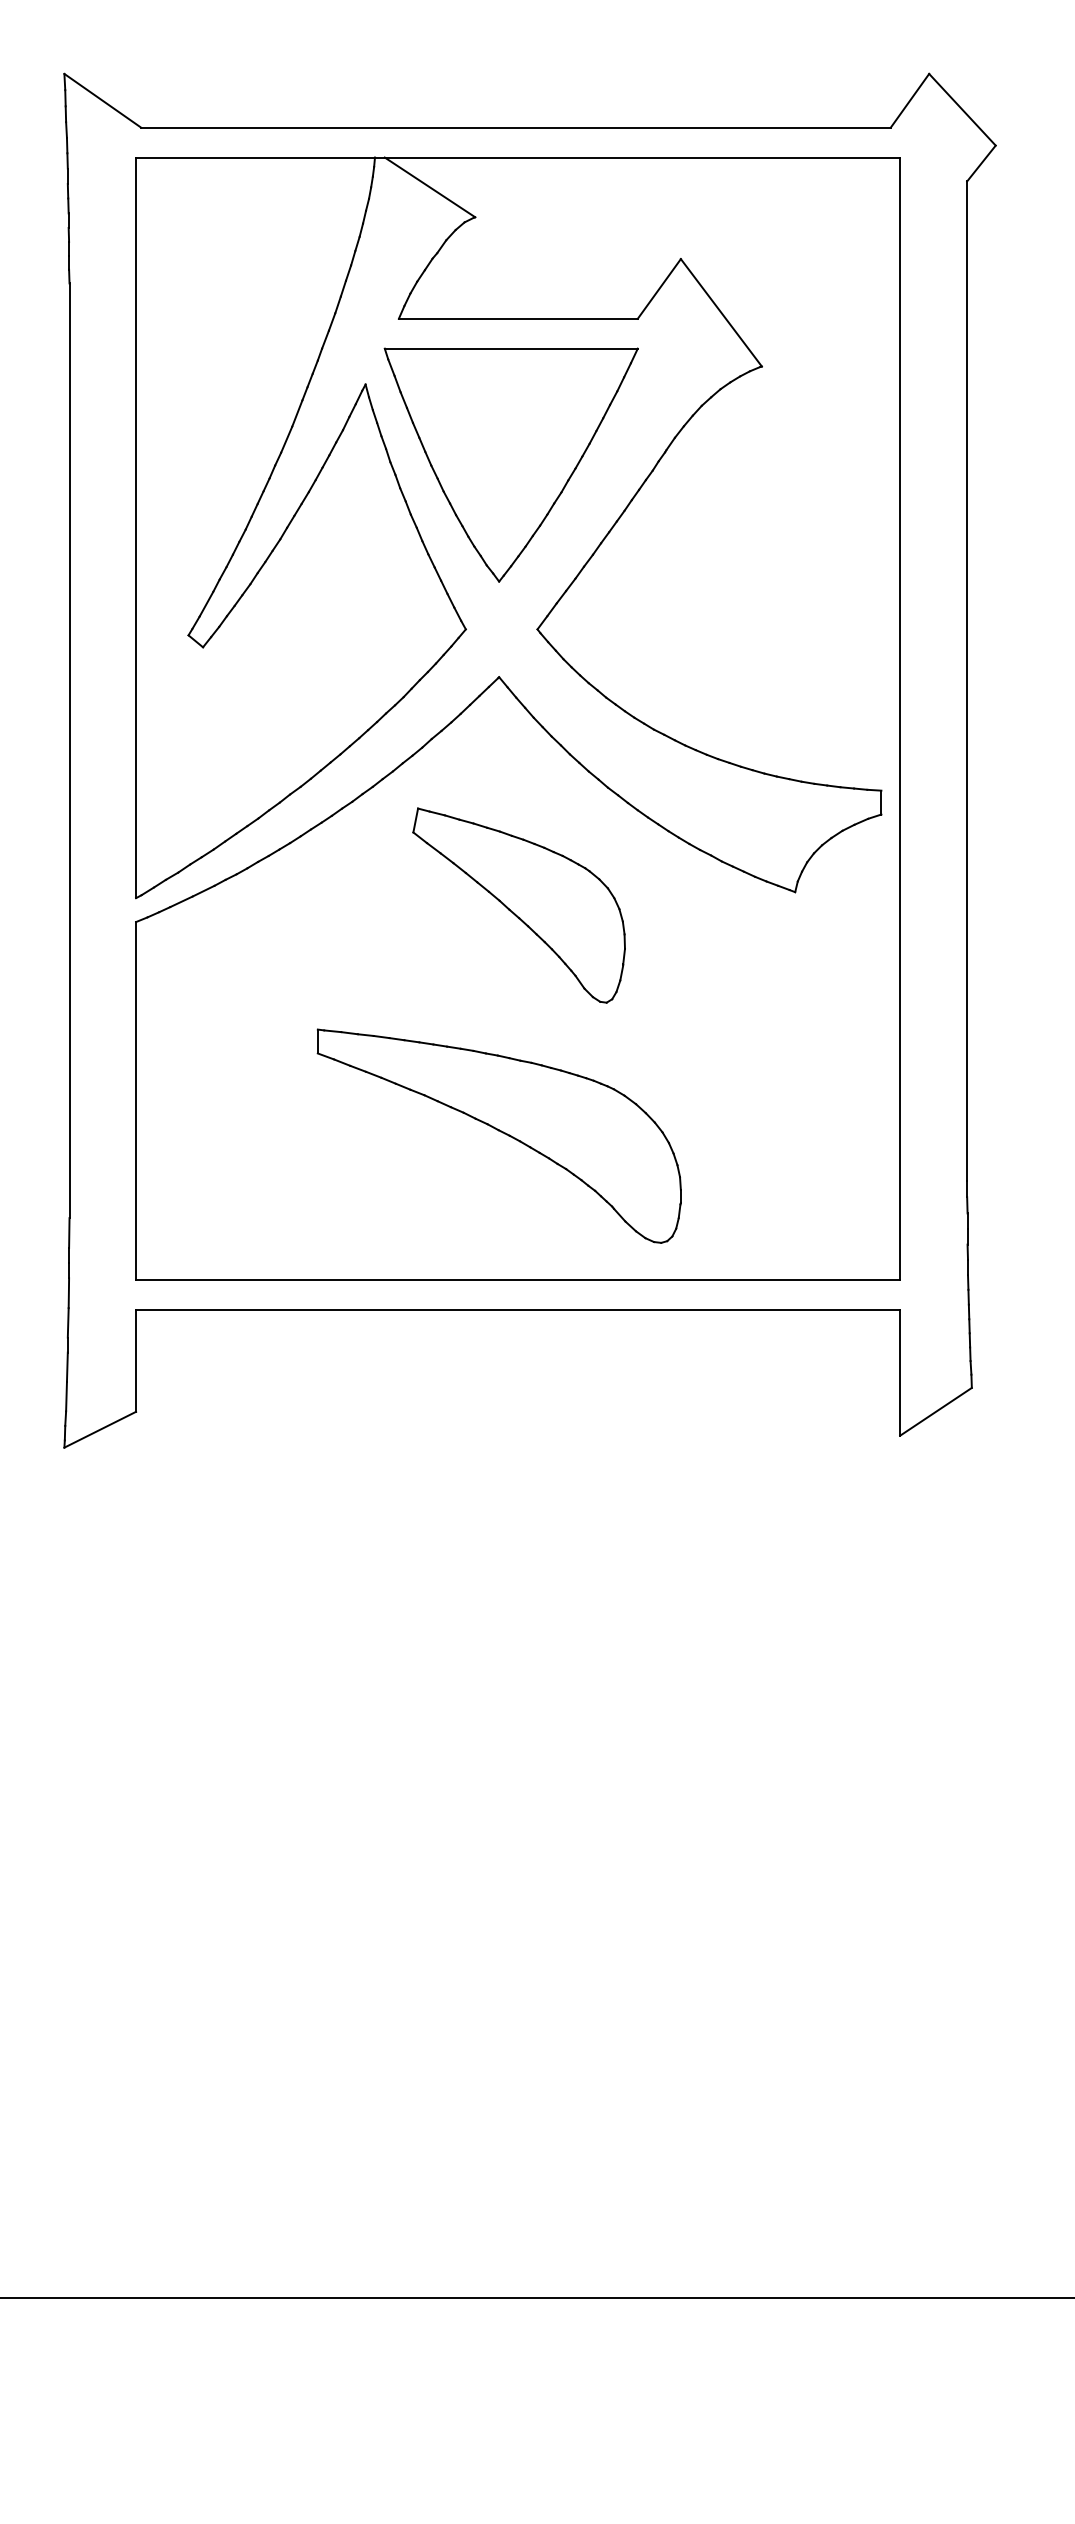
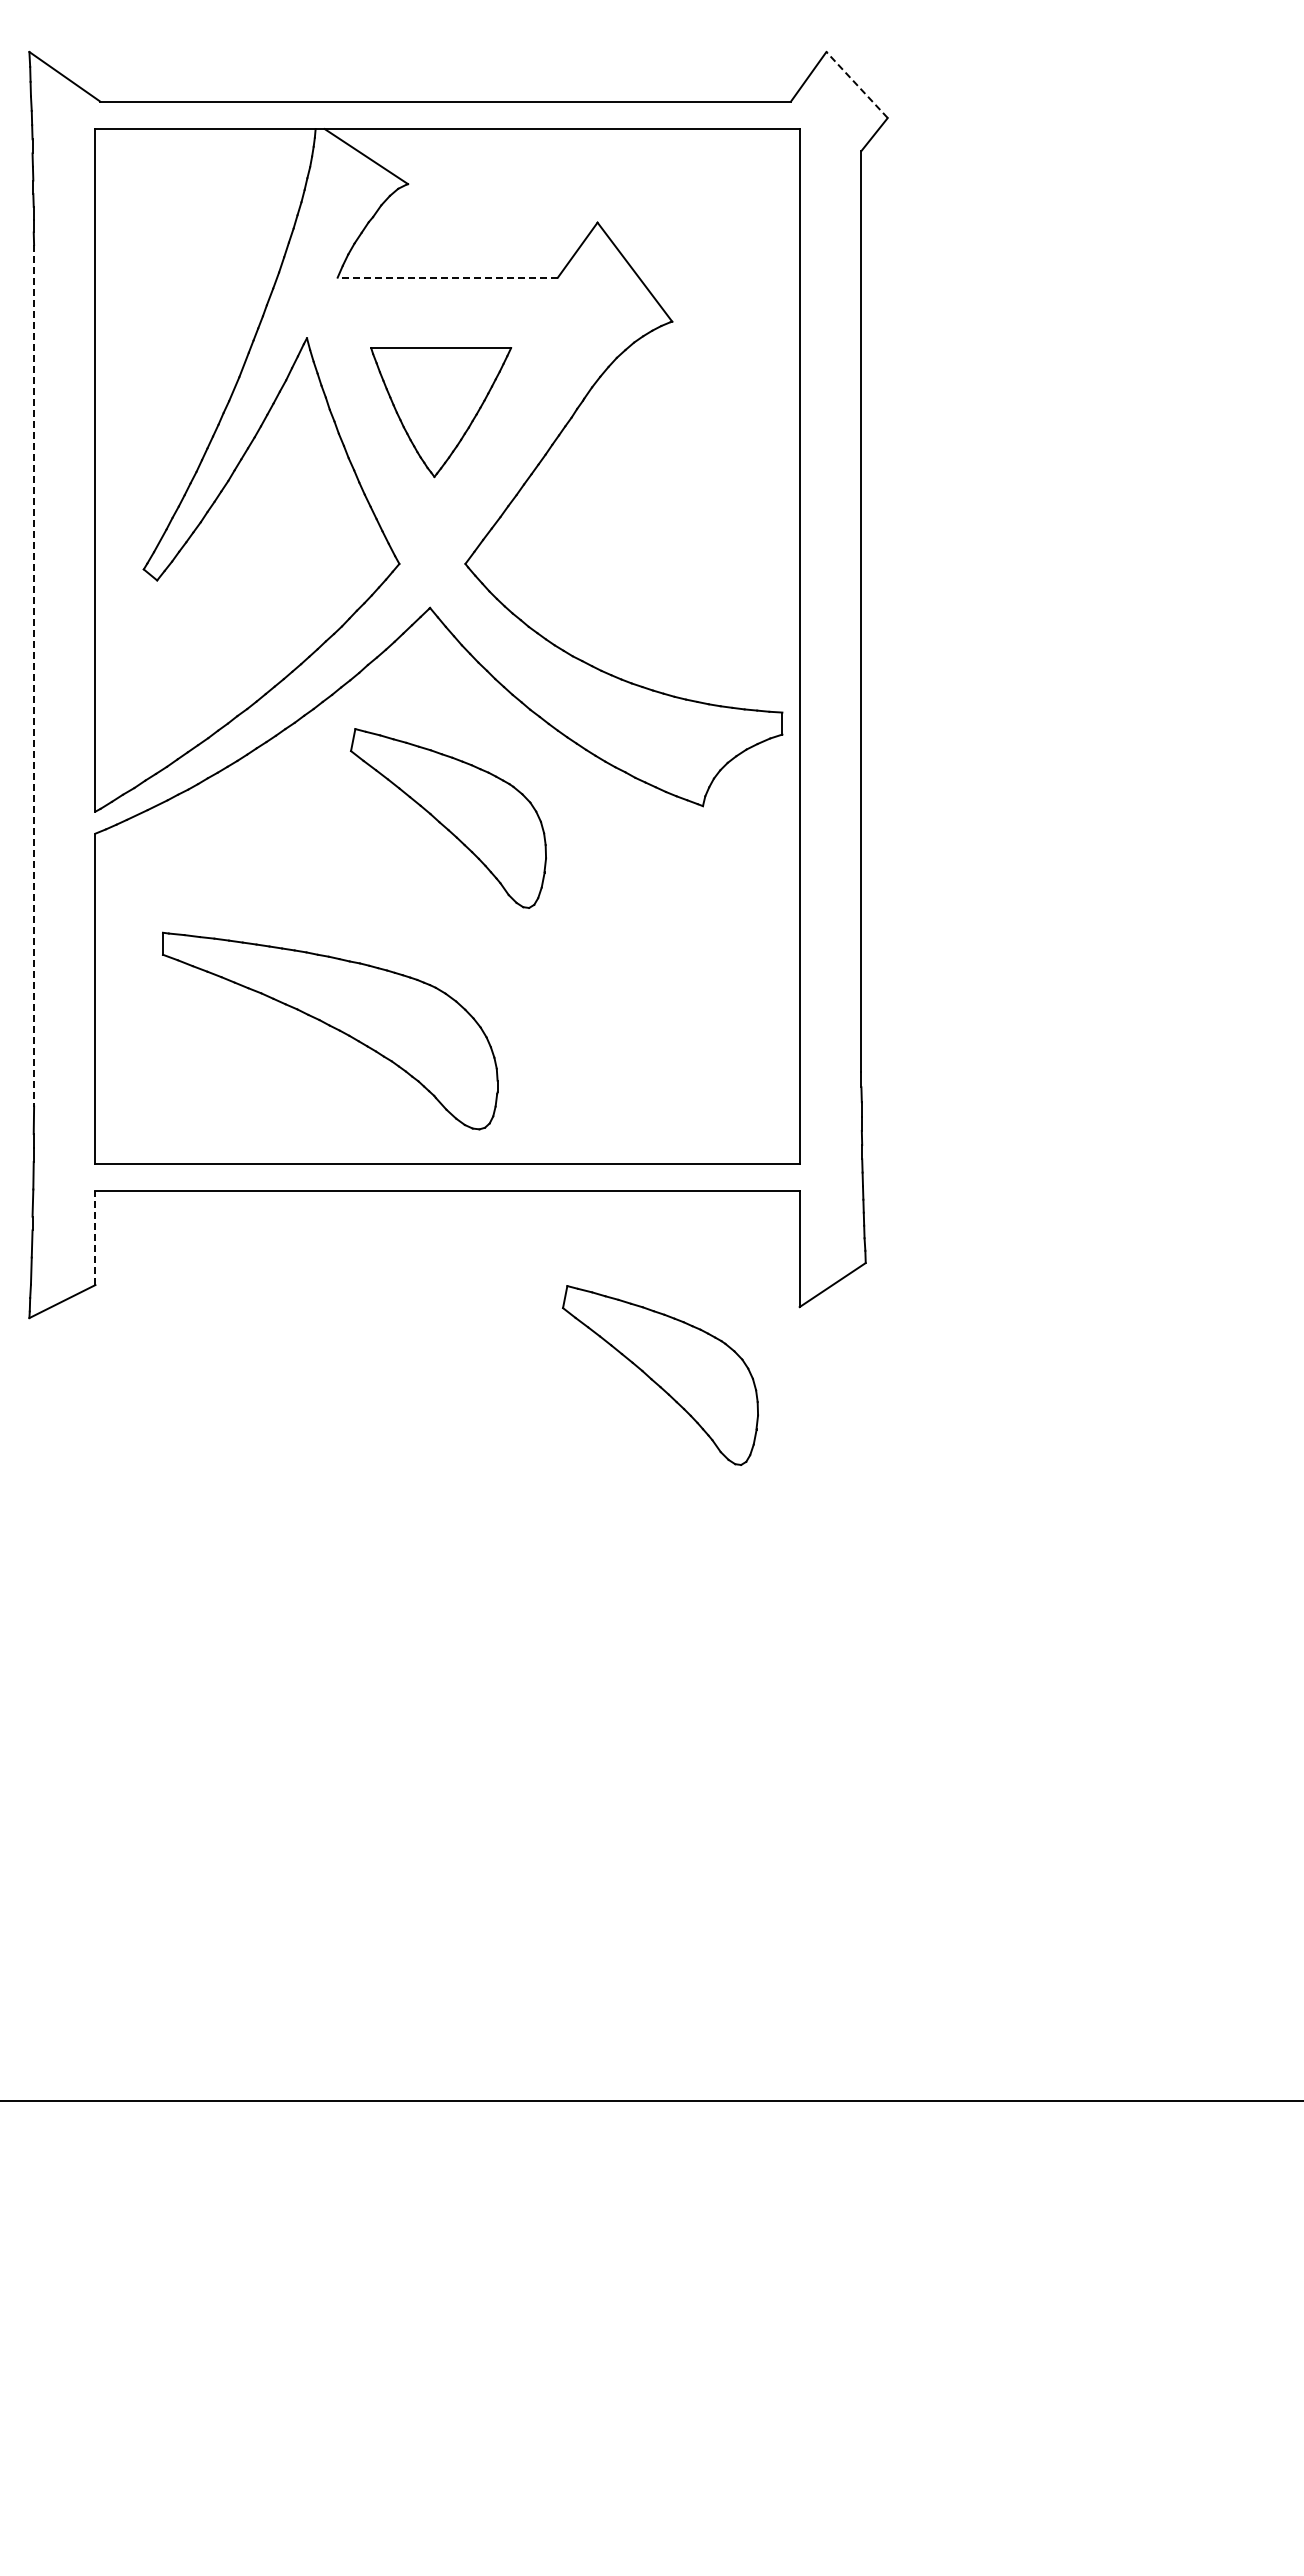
line: (961, 109) -> (856, 84), solid -> dashed
line: (518, 318) -> (447, 277), solid -> dashed
part: (510, 465) -> (440, 412), size x0.6
line: (69, 750) -> (34, 675), solid -> dashed
part: (499, 1135) -> (330, 1030), moved
line: (136, 1361) -> (95, 1238), solid -> dashed
part: (749, 1509) -> (660, 1375), added

